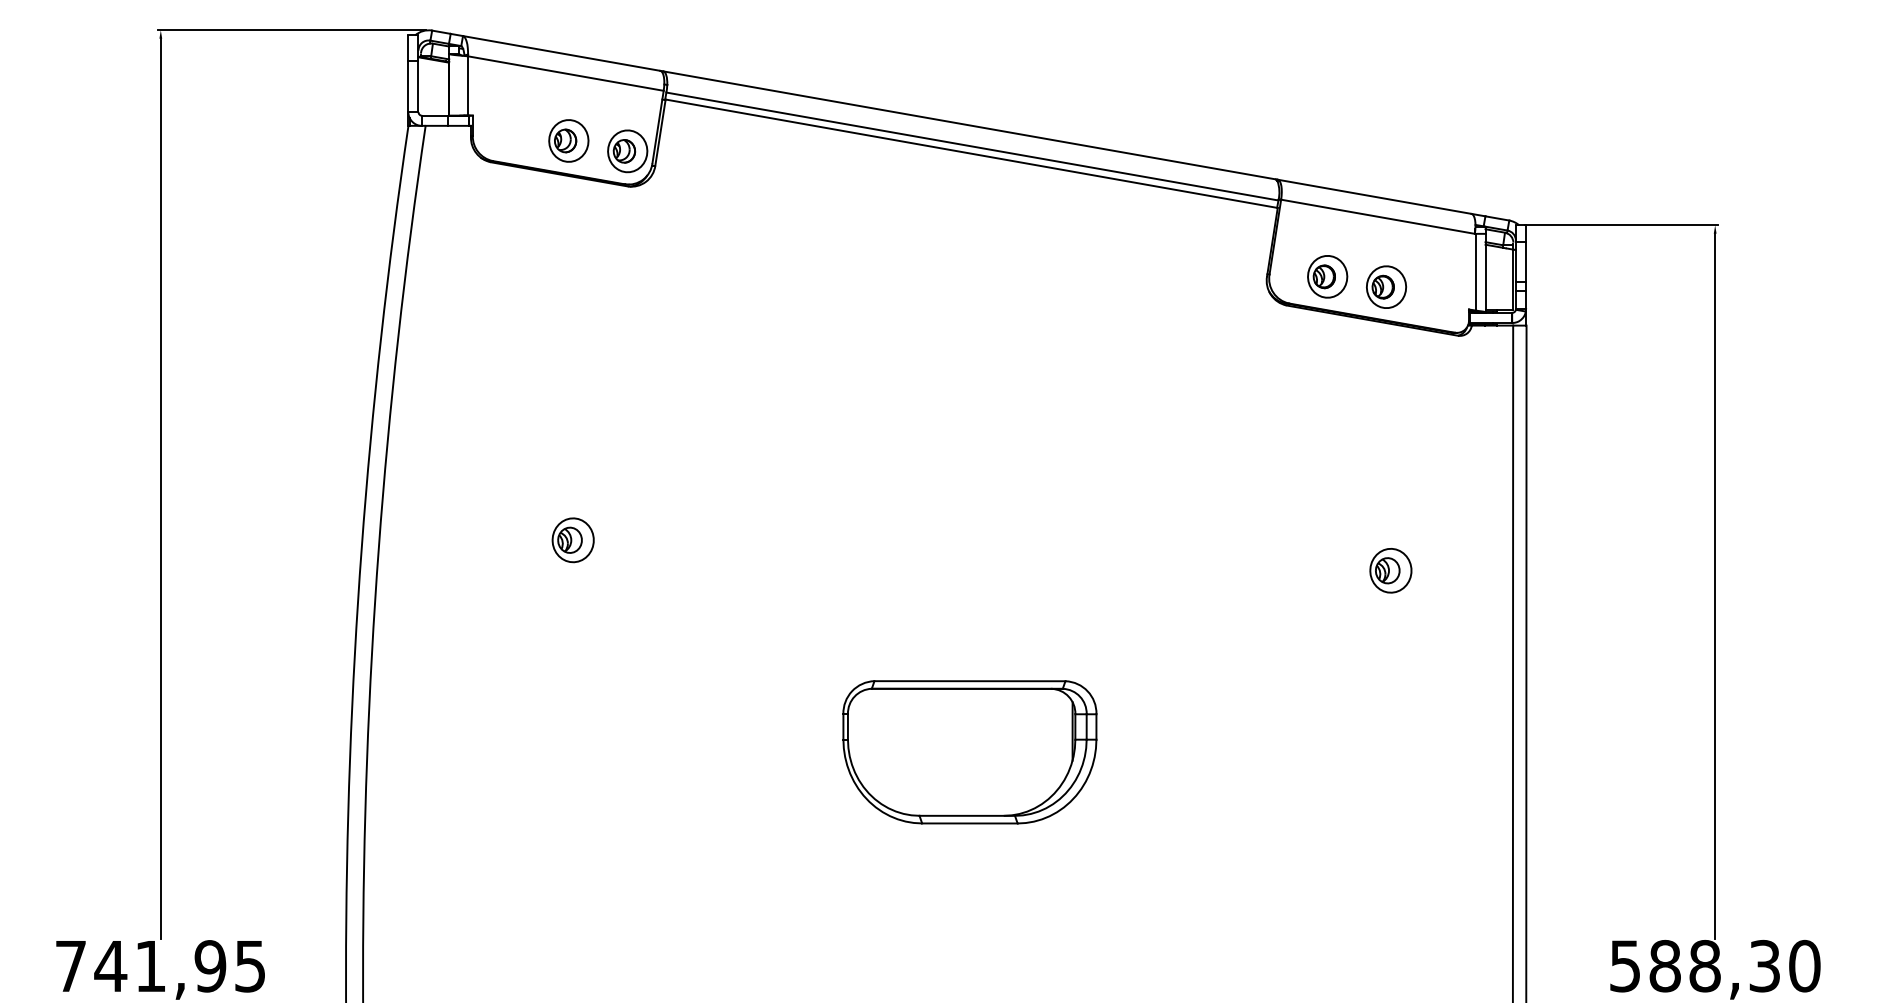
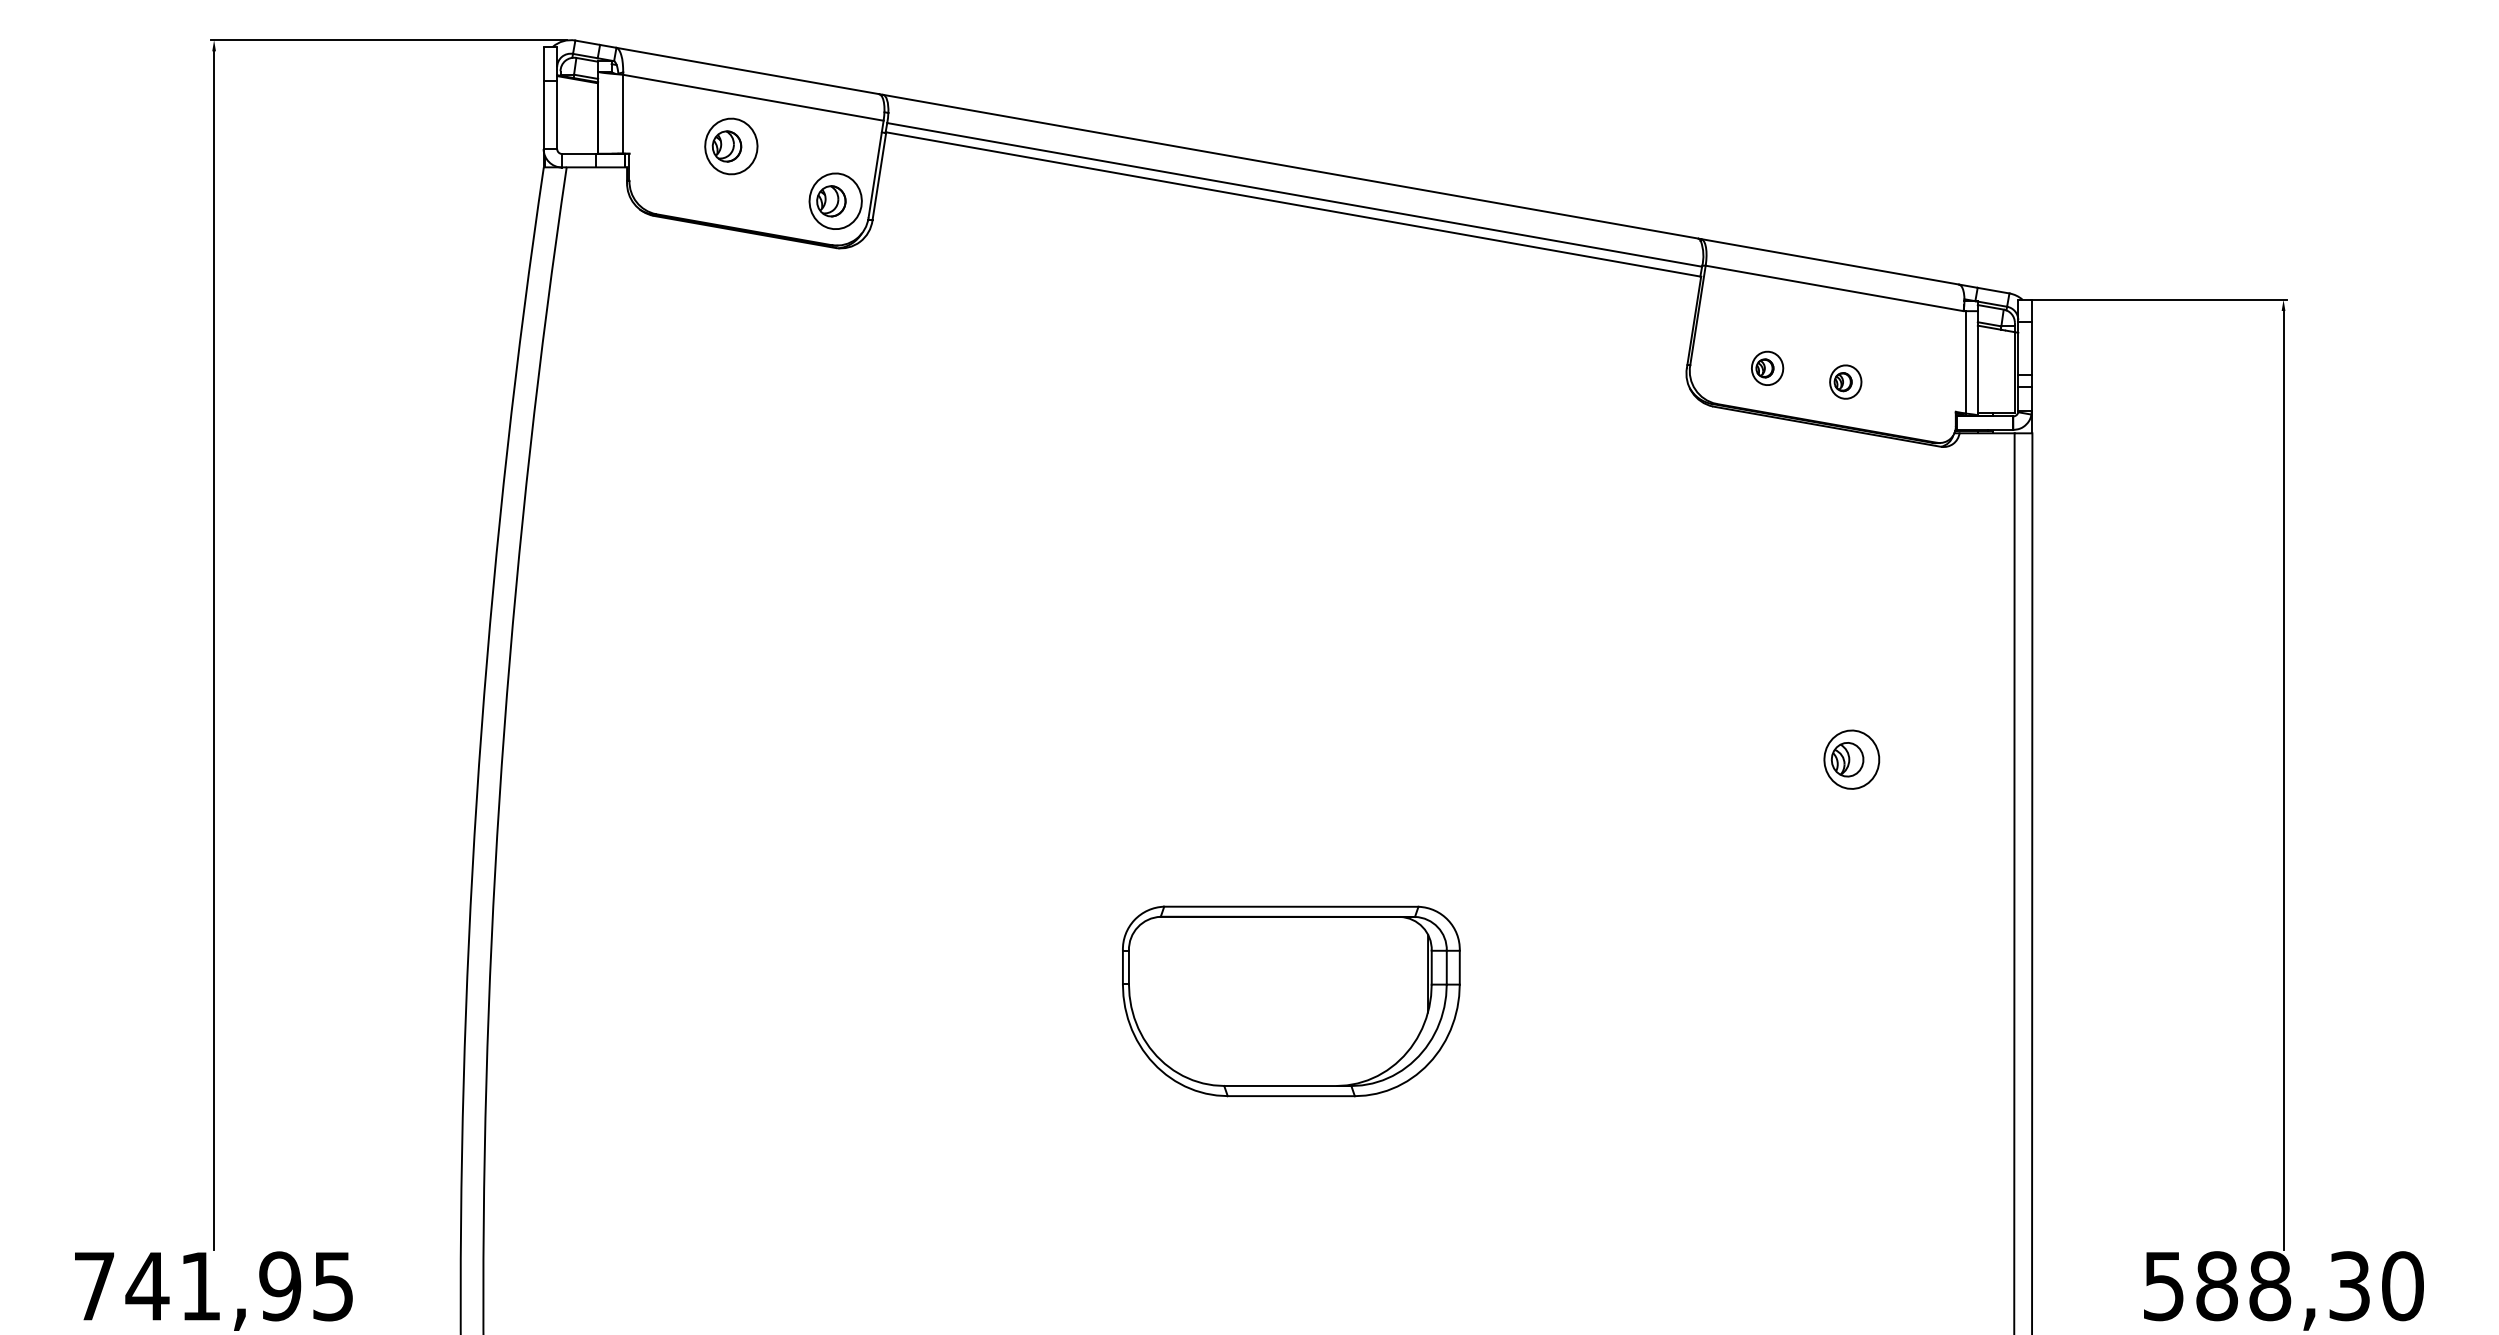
part: (568, 140) -> (731, 146), moved
part: (1327, 276) -> (1767, 368), size x0.6
part: (1386, 286) -> (1845, 381), size x0.6
part: (572, 540) -> (762, 719), removed

